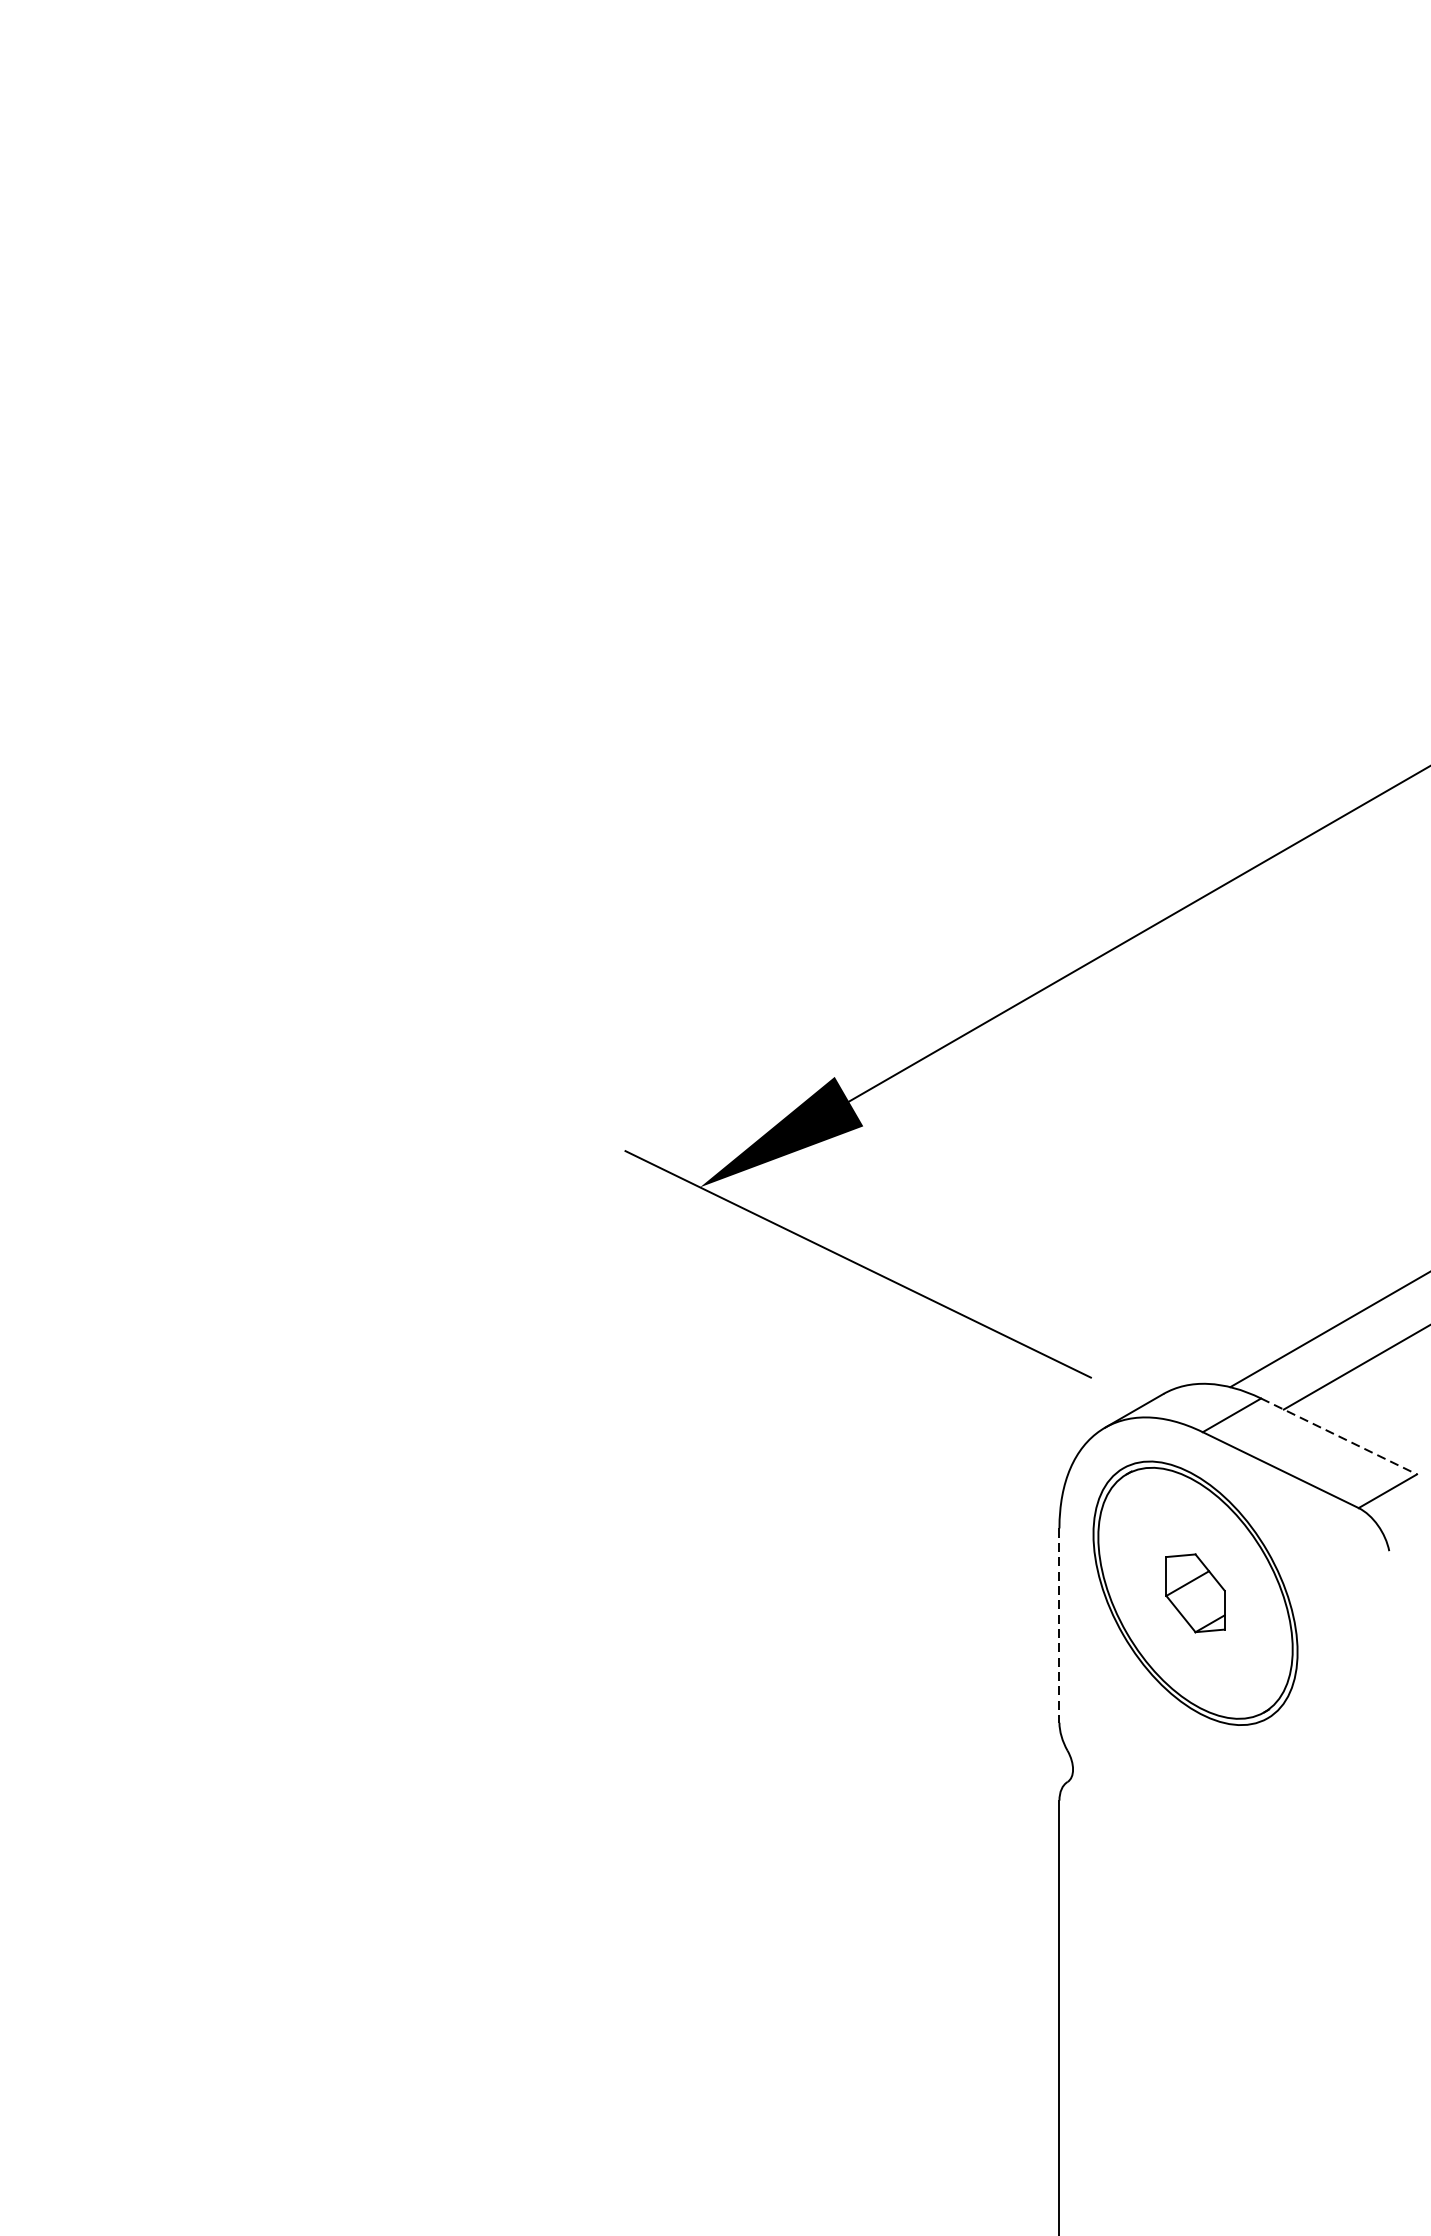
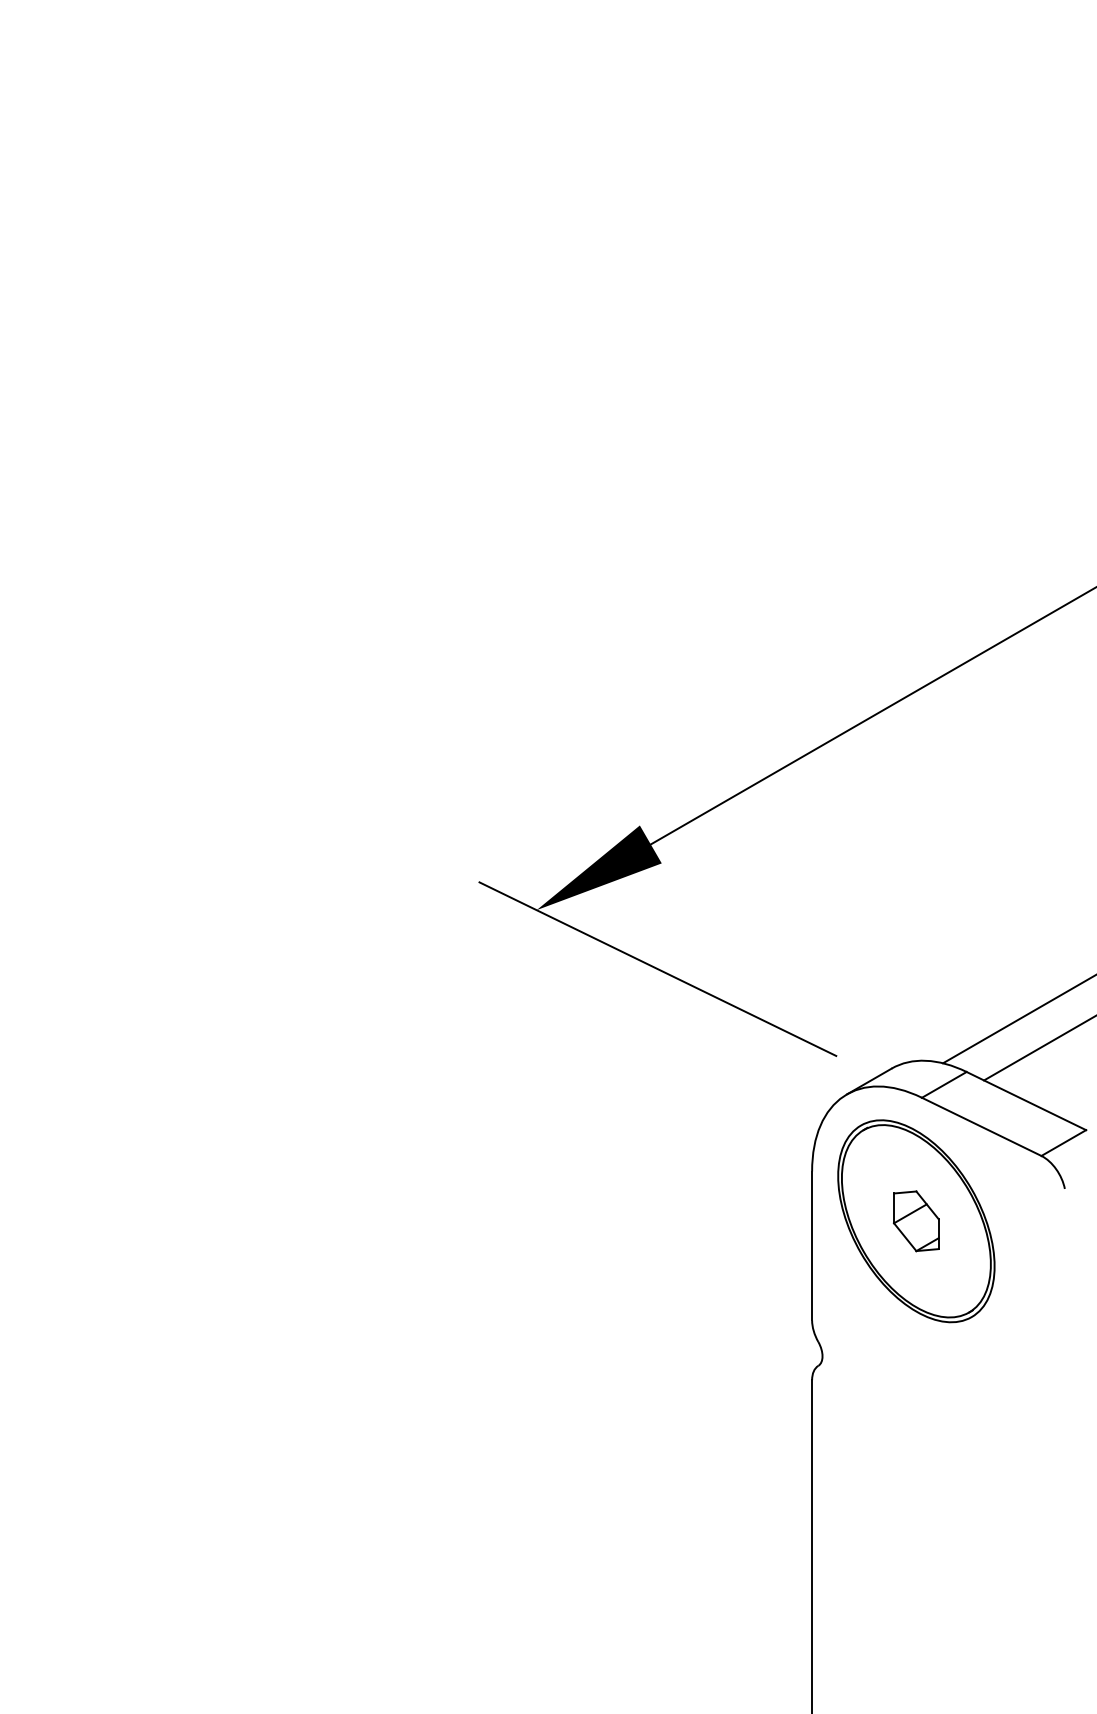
line: (1339, 1437) -> (1026, 1101), dashed -> solid
line: (1059, 1626) -> (812, 1246), dashed -> solid

